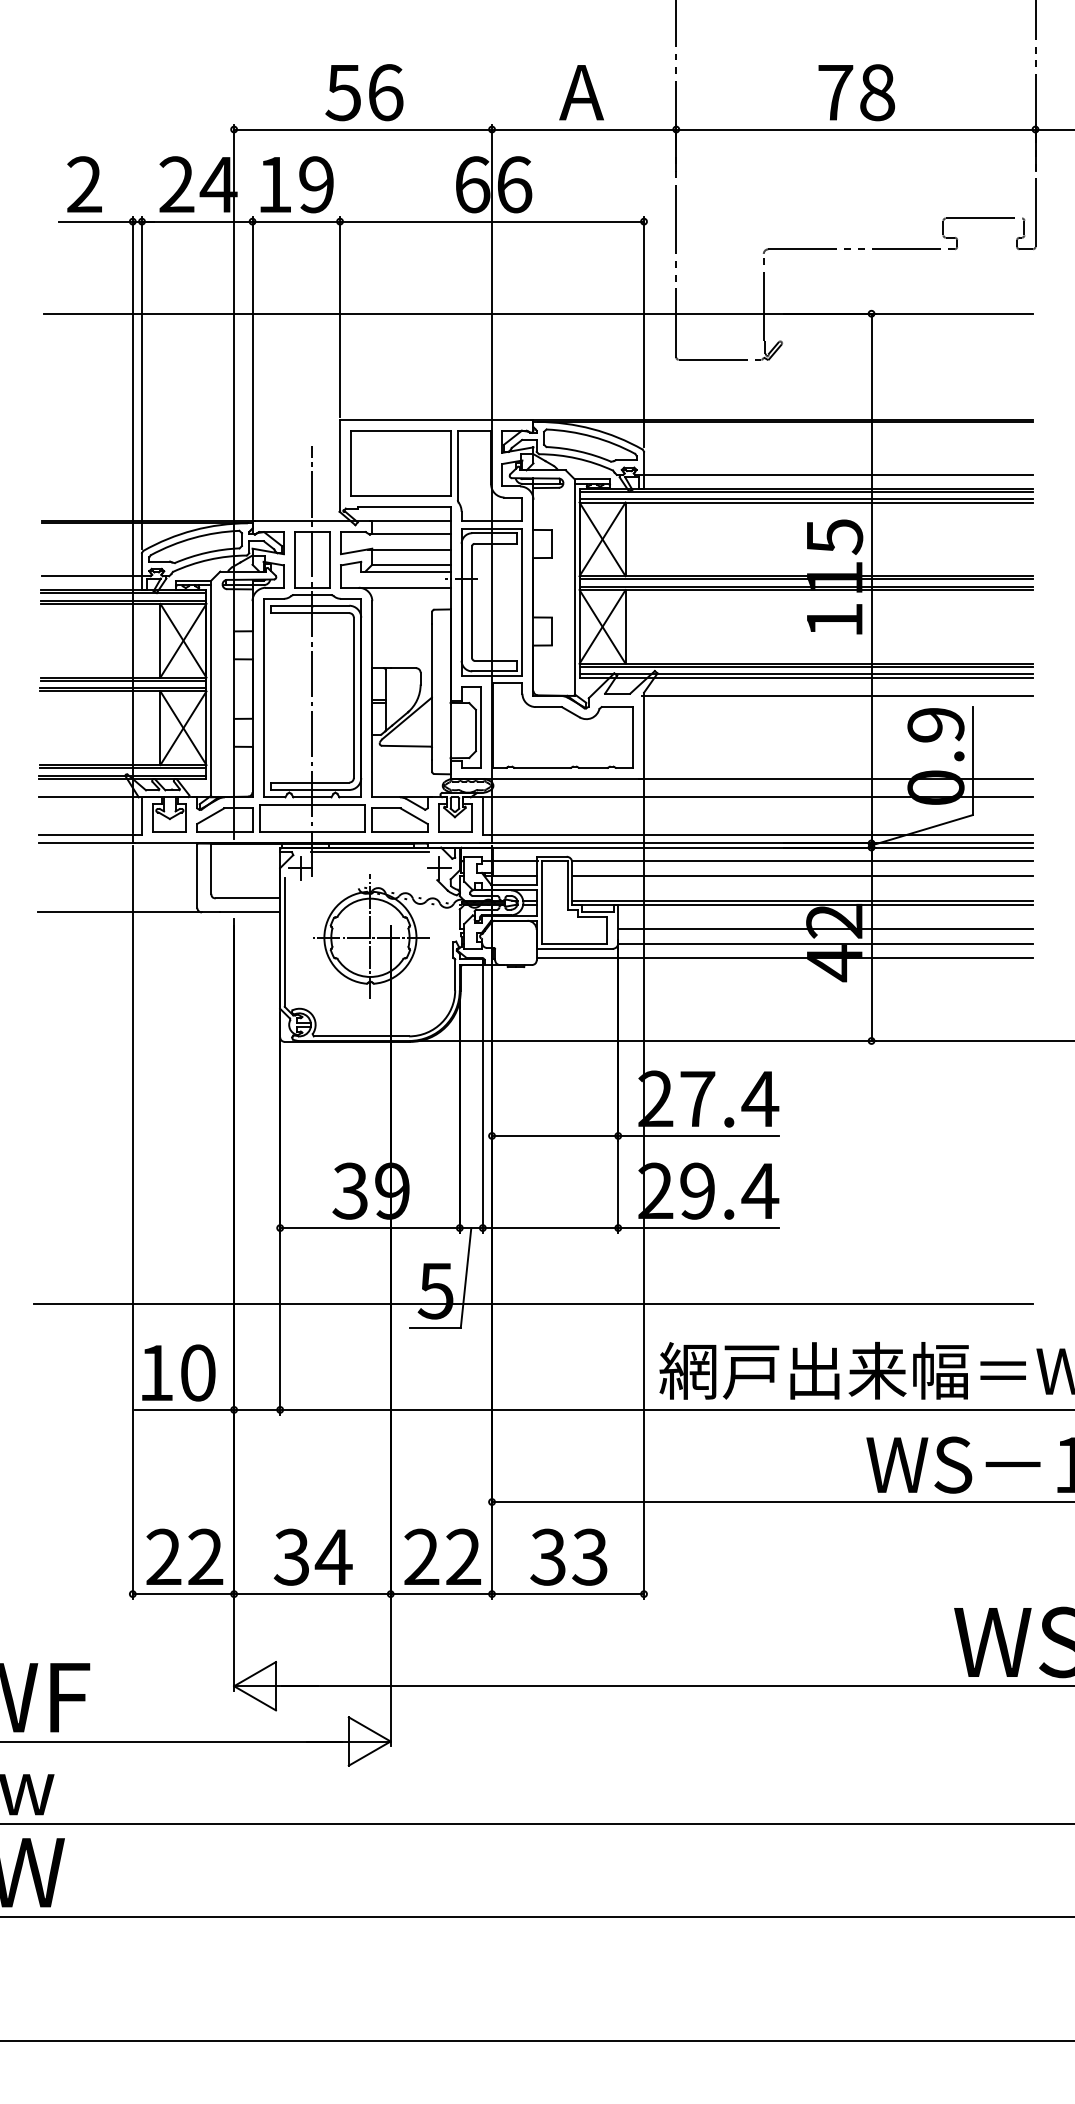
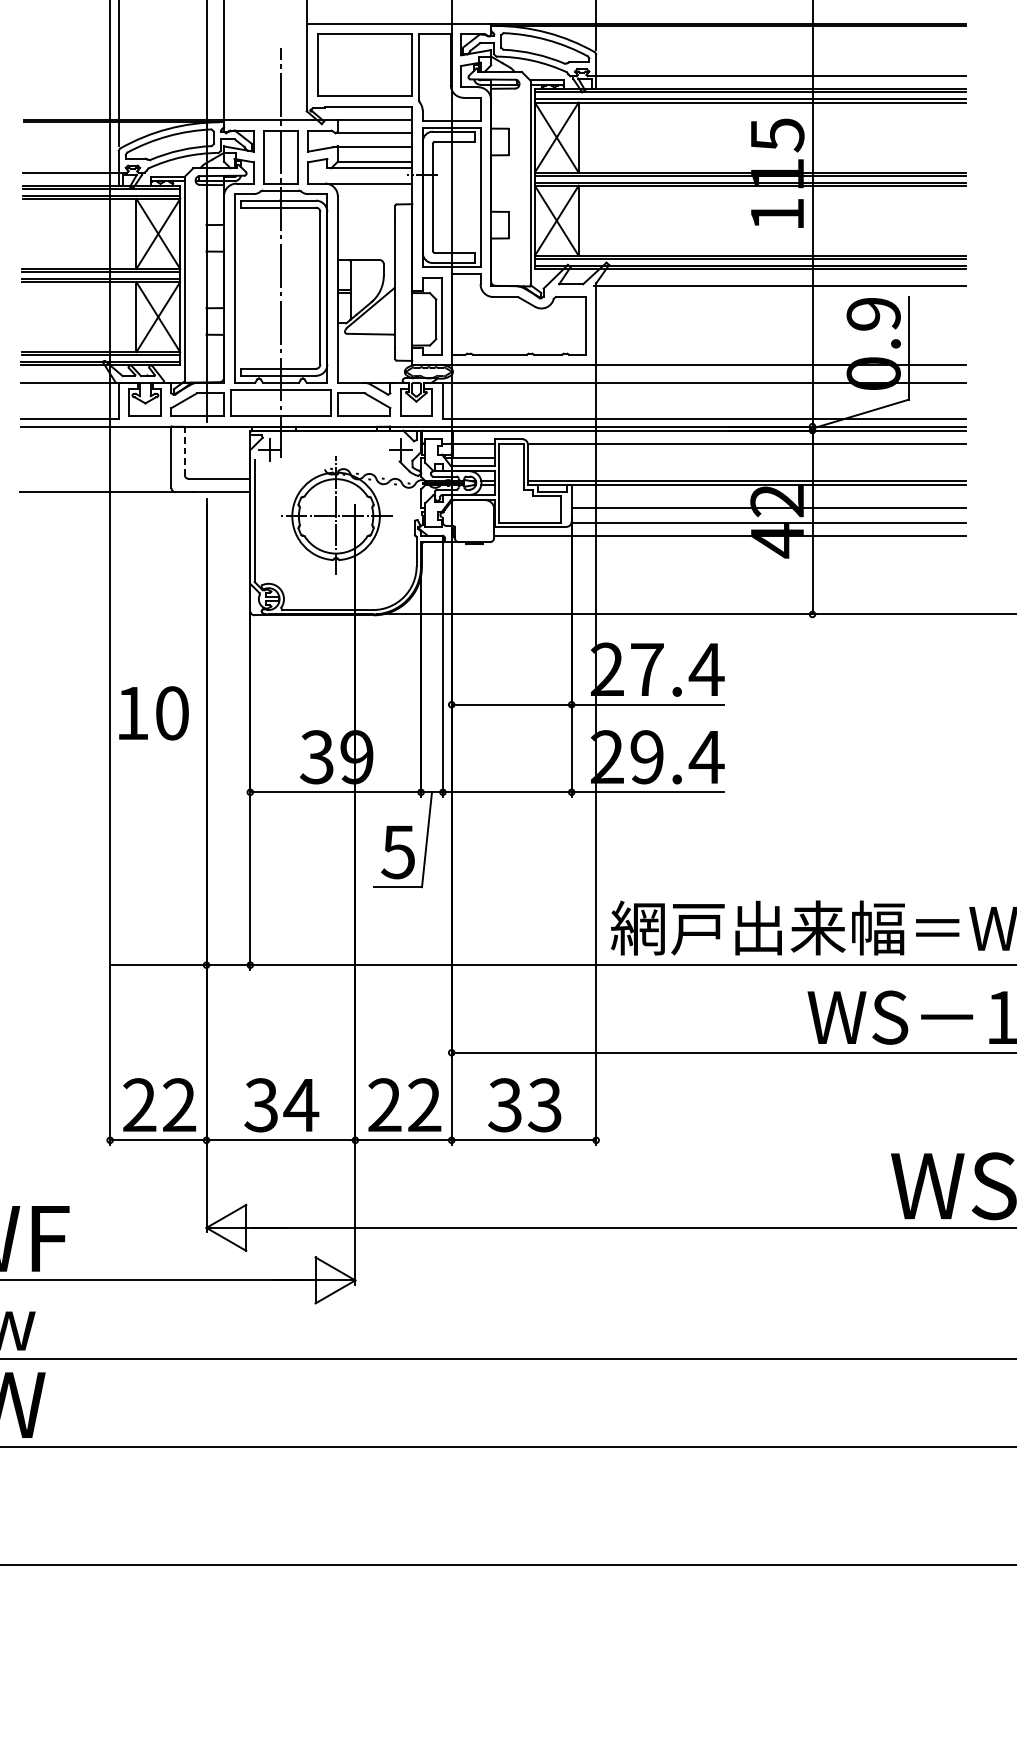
line: (369, 852) -> (335, 435), removed
line: (211, 869) -> (184, 451), solid -> dashed
line: (803, 876) -> (747, 458), removed
line: (533, 1304) -> (491, 864), removed
text: (178, 1372) -> (153, 712), moved

